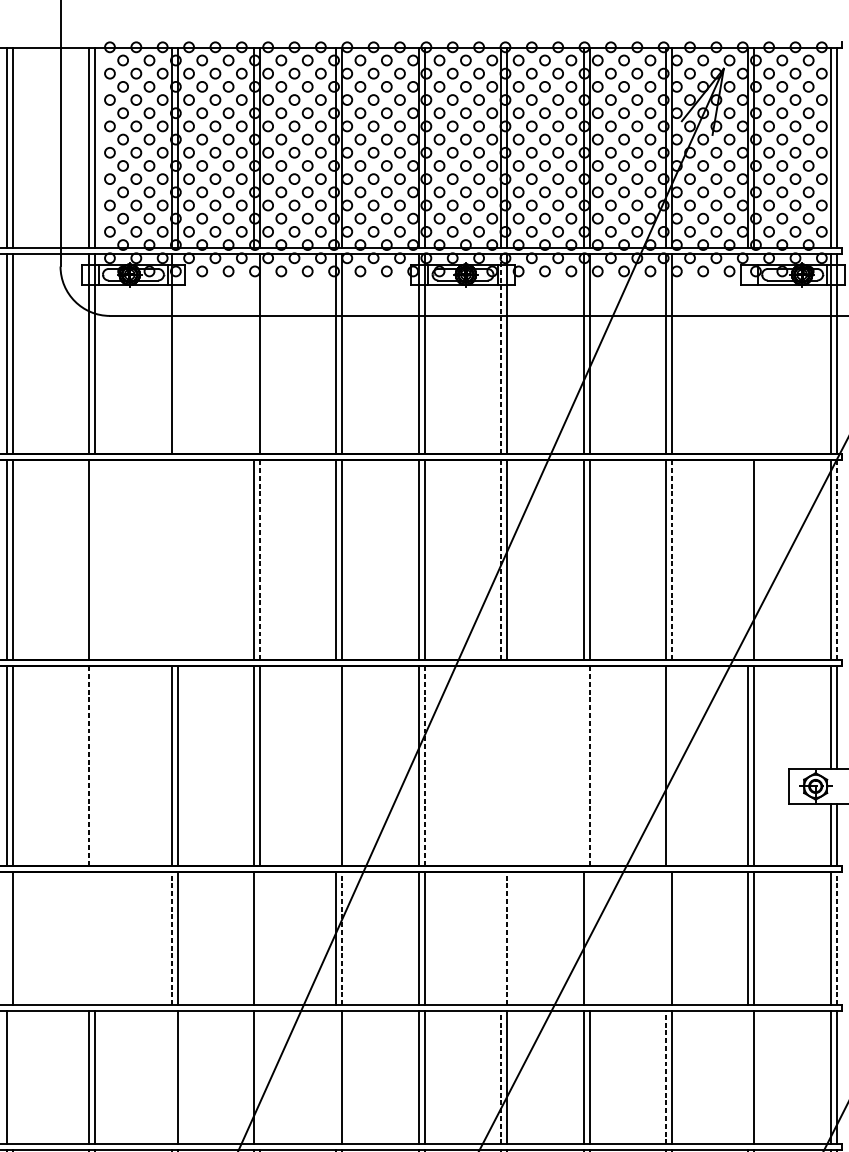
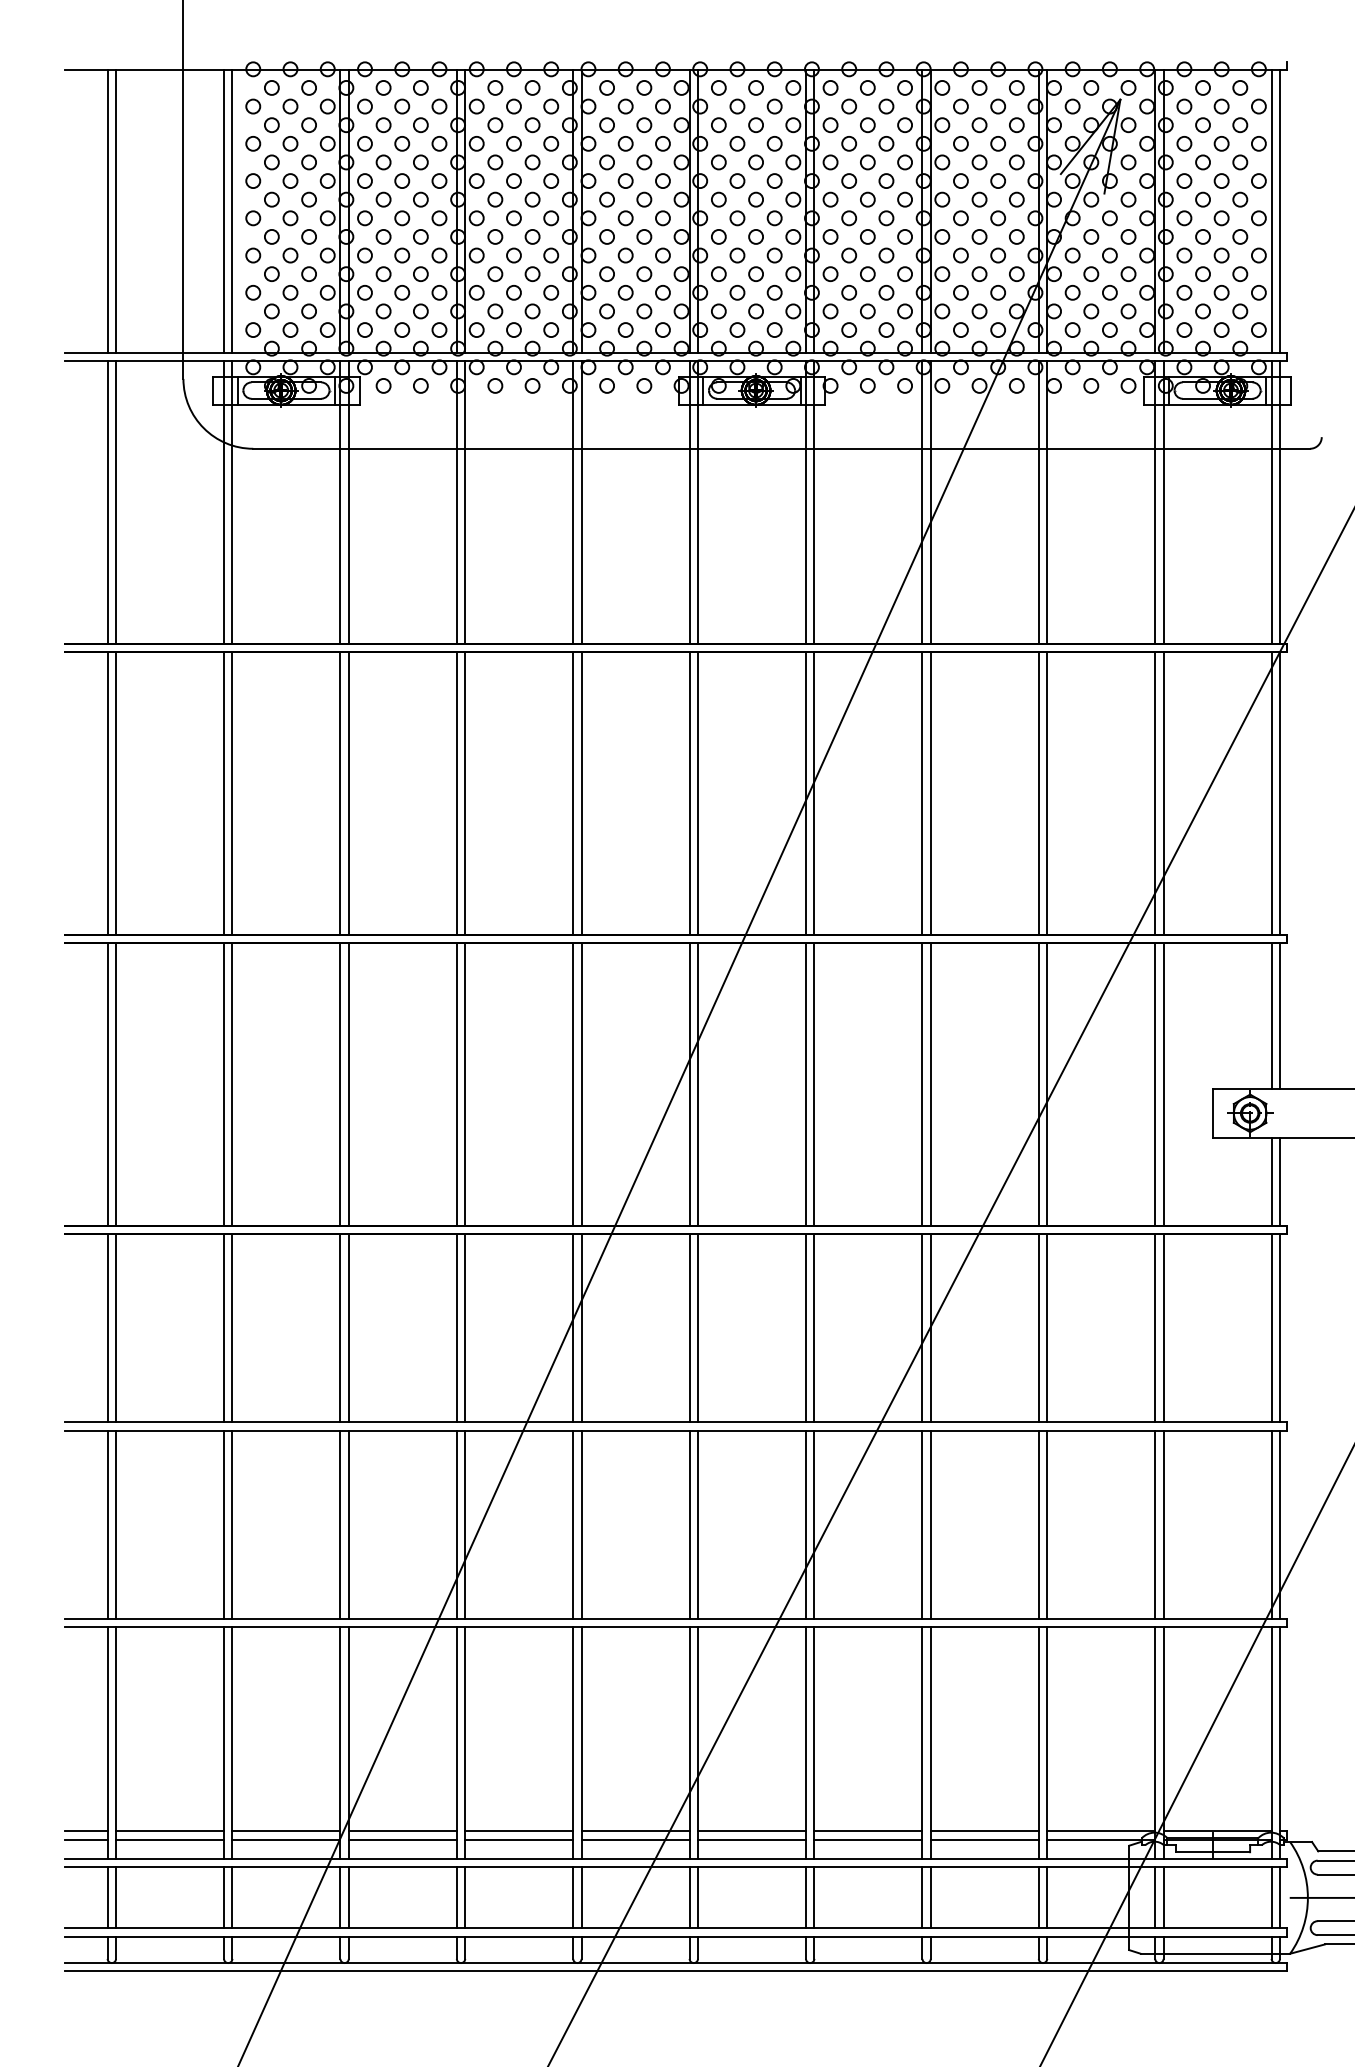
line: (177, 353) -> (348, 502), added
line: (253, 353) -> (456, 502), added
line: (501, 353) -> (806, 501), dashed -> solid
line: (748, 353) -> (1155, 502), added
line: (754, 353) -> (1163, 502), added
line: (95, 559) -> (232, 793), added
line: (171, 559) -> (340, 793), added
line: (177, 559) -> (348, 793), added
line: (260, 559) -> (465, 792), dashed -> solid
line: (501, 559) -> (806, 792), dashed -> solid
line: (672, 559) -> (1047, 792), dashed -> solid
line: (748, 559) -> (1155, 793), added
line: (836, 559) -> (1279, 792), dashed -> solid
line: (89, 765) -> (224, 1083), dashed -> solid
line: (95, 765) -> (232, 1084), added
line: (336, 765) -> (573, 1084), added
line: (425, 765) -> (698, 1083), dashed -> solid
line: (501, 765) -> (806, 1084), added
line: (507, 765) -> (814, 1084), added
line: (583, 765) -> (922, 1084), added
line: (589, 765) -> (930, 1083), dashed -> solid
line: (672, 765) -> (1047, 1084), added
line: (6, 937) -> (107, 1327), added
line: (89, 937) -> (224, 1327), added
line: (95, 937) -> (232, 1327), added
line: (171, 937) -> (340, 1327), dashed -> solid
line: (260, 937) -> (465, 1327), added
line: (342, 937) -> (581, 1327), dashed -> solid
line: (501, 937) -> (806, 1327), added
line: (507, 937) -> (814, 1327), dashed -> solid
line: (589, 937) -> (930, 1327), added
line: (665, 937) -> (1038, 1327), added
line: (836, 937) -> (1279, 1327), dashed -> solid
line: (13, 1077) -> (116, 1524), added
line: (171, 1077) -> (340, 1524), added
line: (260, 1077) -> (465, 1524), added
line: (336, 1077) -> (573, 1524), added
line: (501, 1077) -> (806, 1524), dashed -> solid
line: (665, 1077) -> (1038, 1524), dashed -> solid
line: (748, 1077) -> (1155, 1524), added

